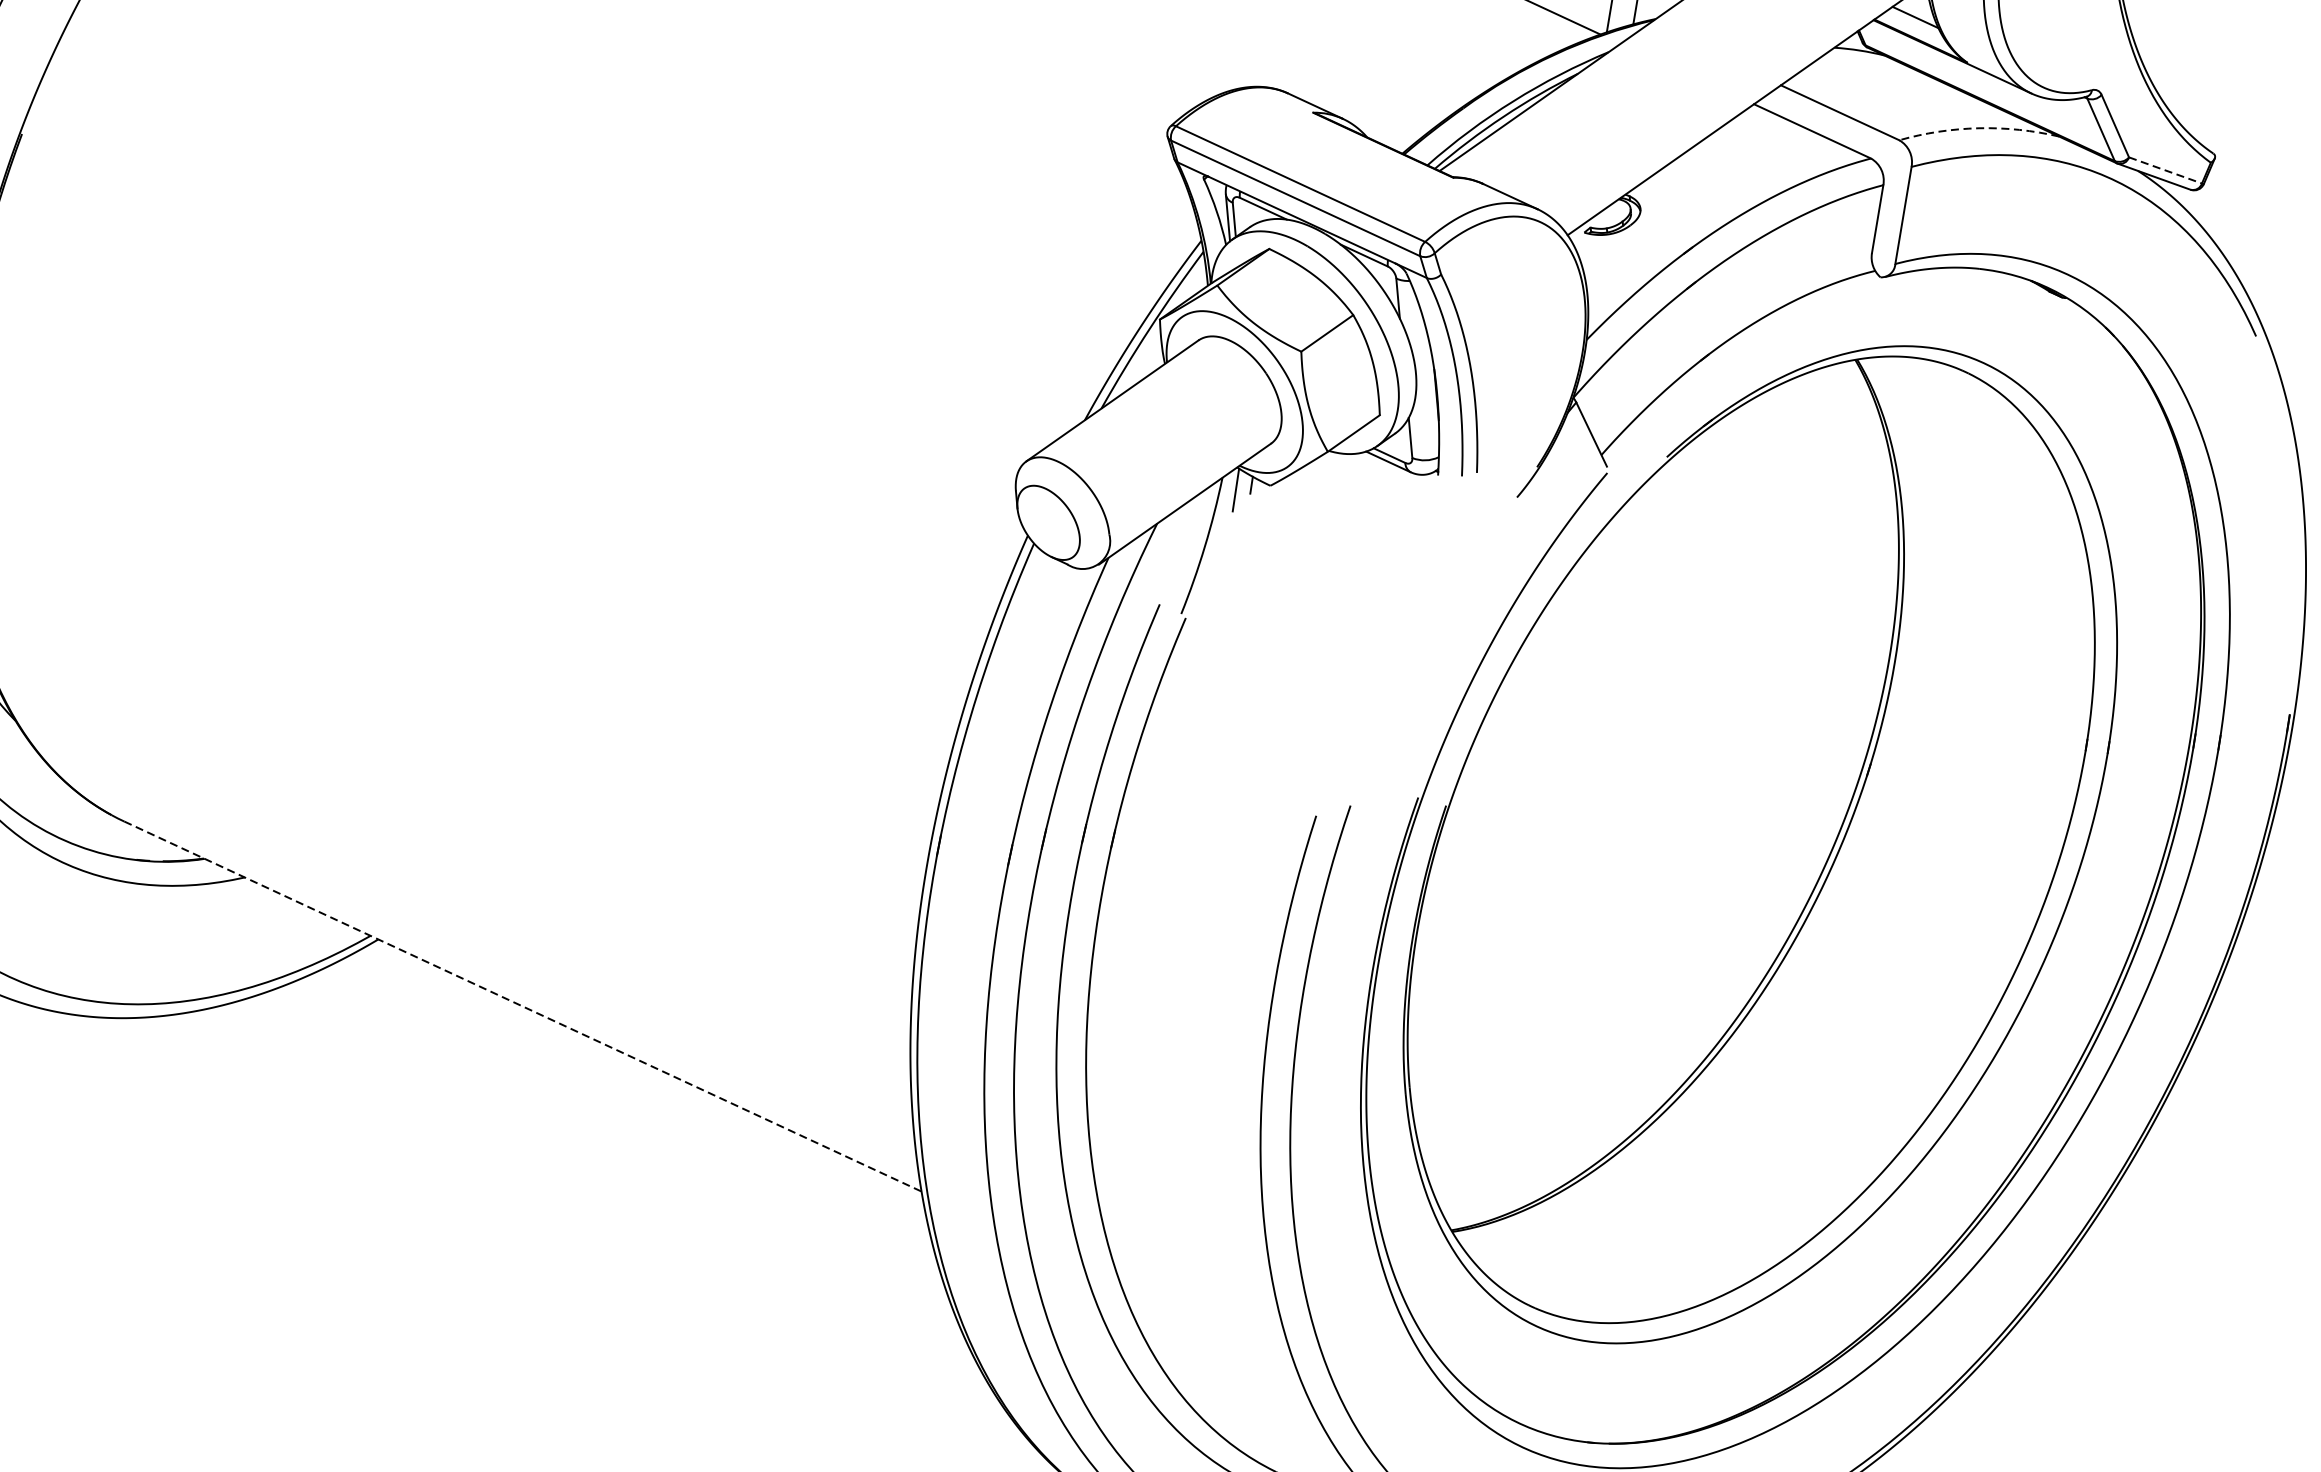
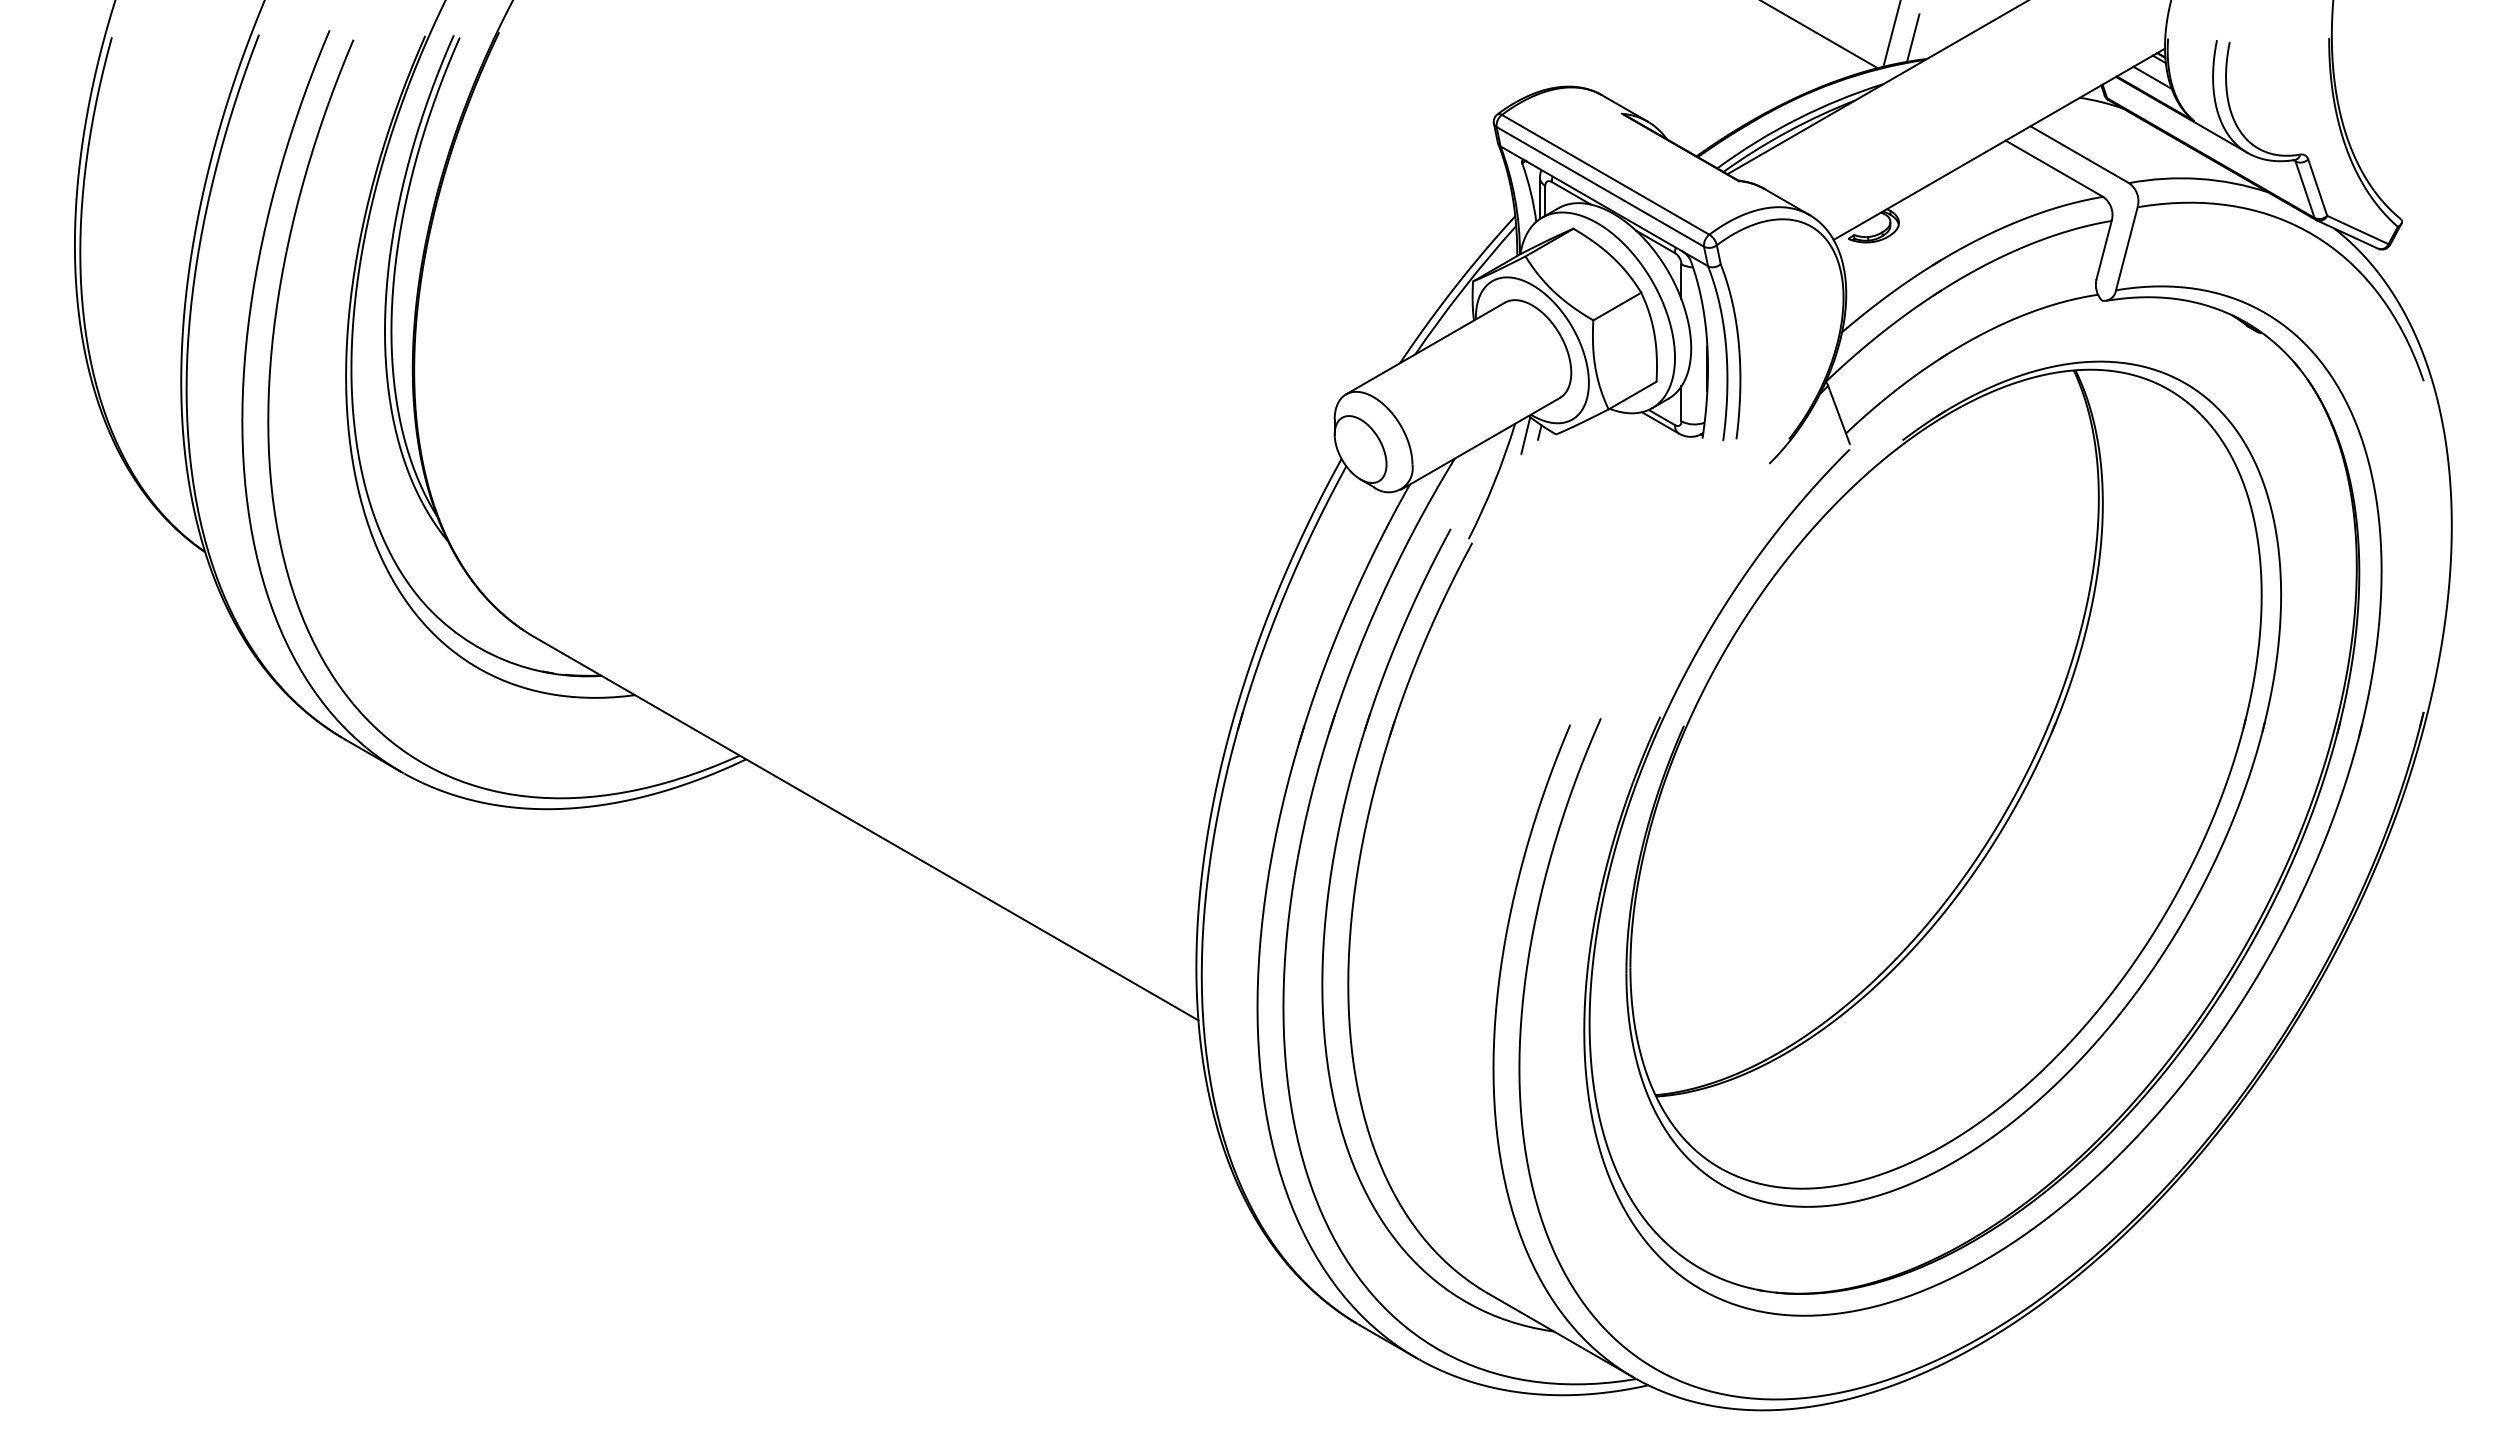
arc: (1979, 127) -> (2199, 178), dashed -> solid
line: (2165, 171) -> (2357, 230), dashed -> solid
line: (524, 1007) -> (867, 829), dashed -> solid

